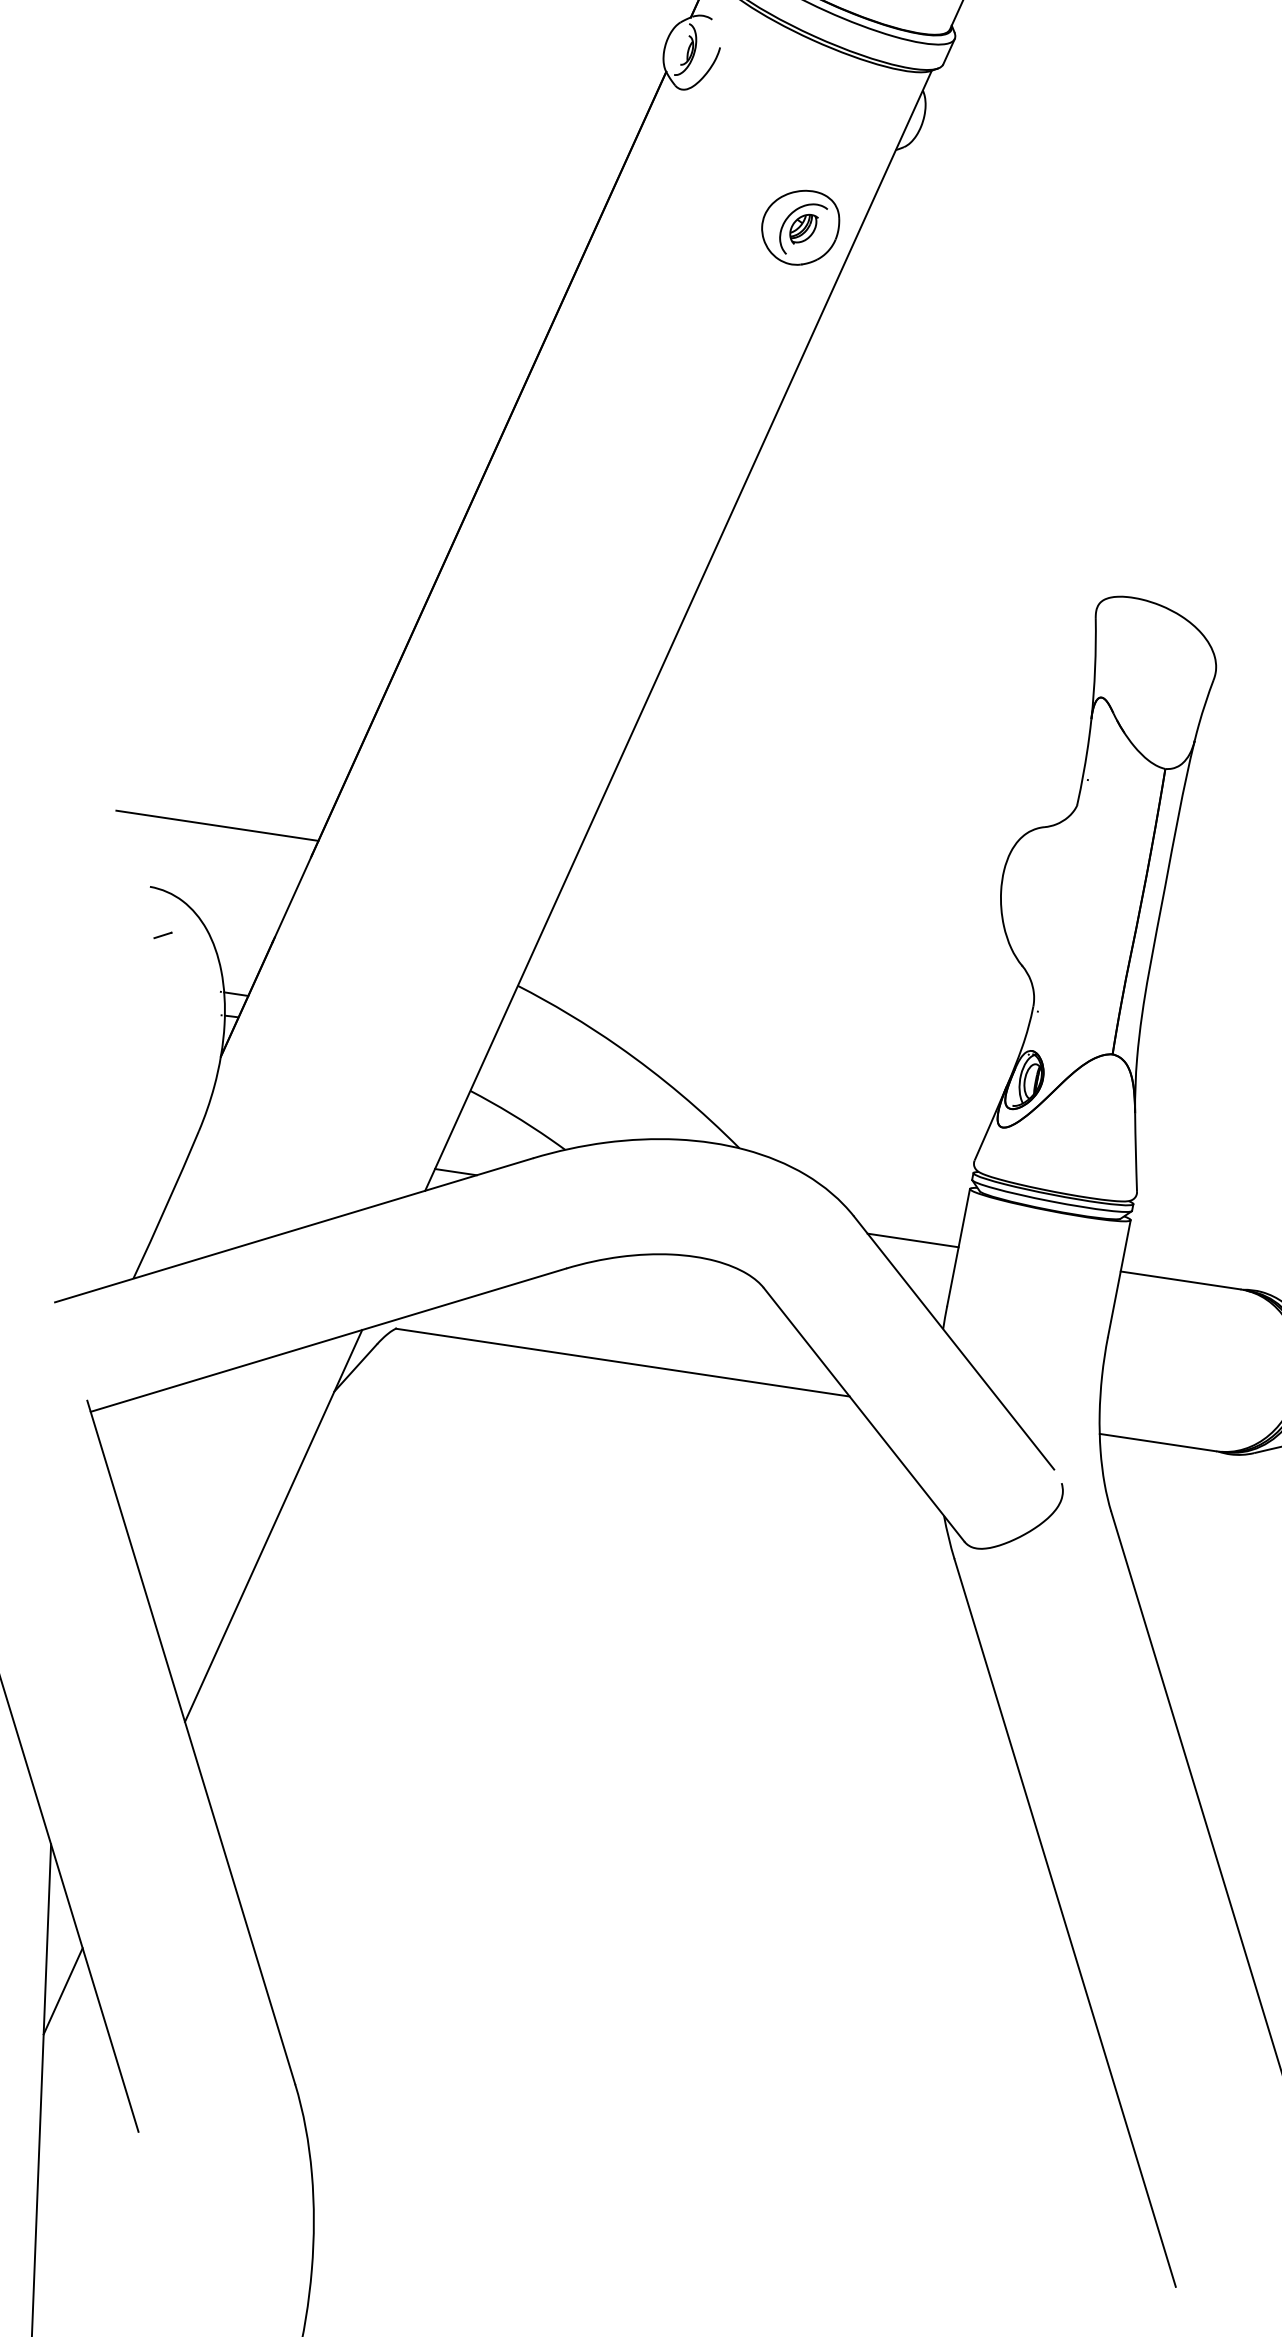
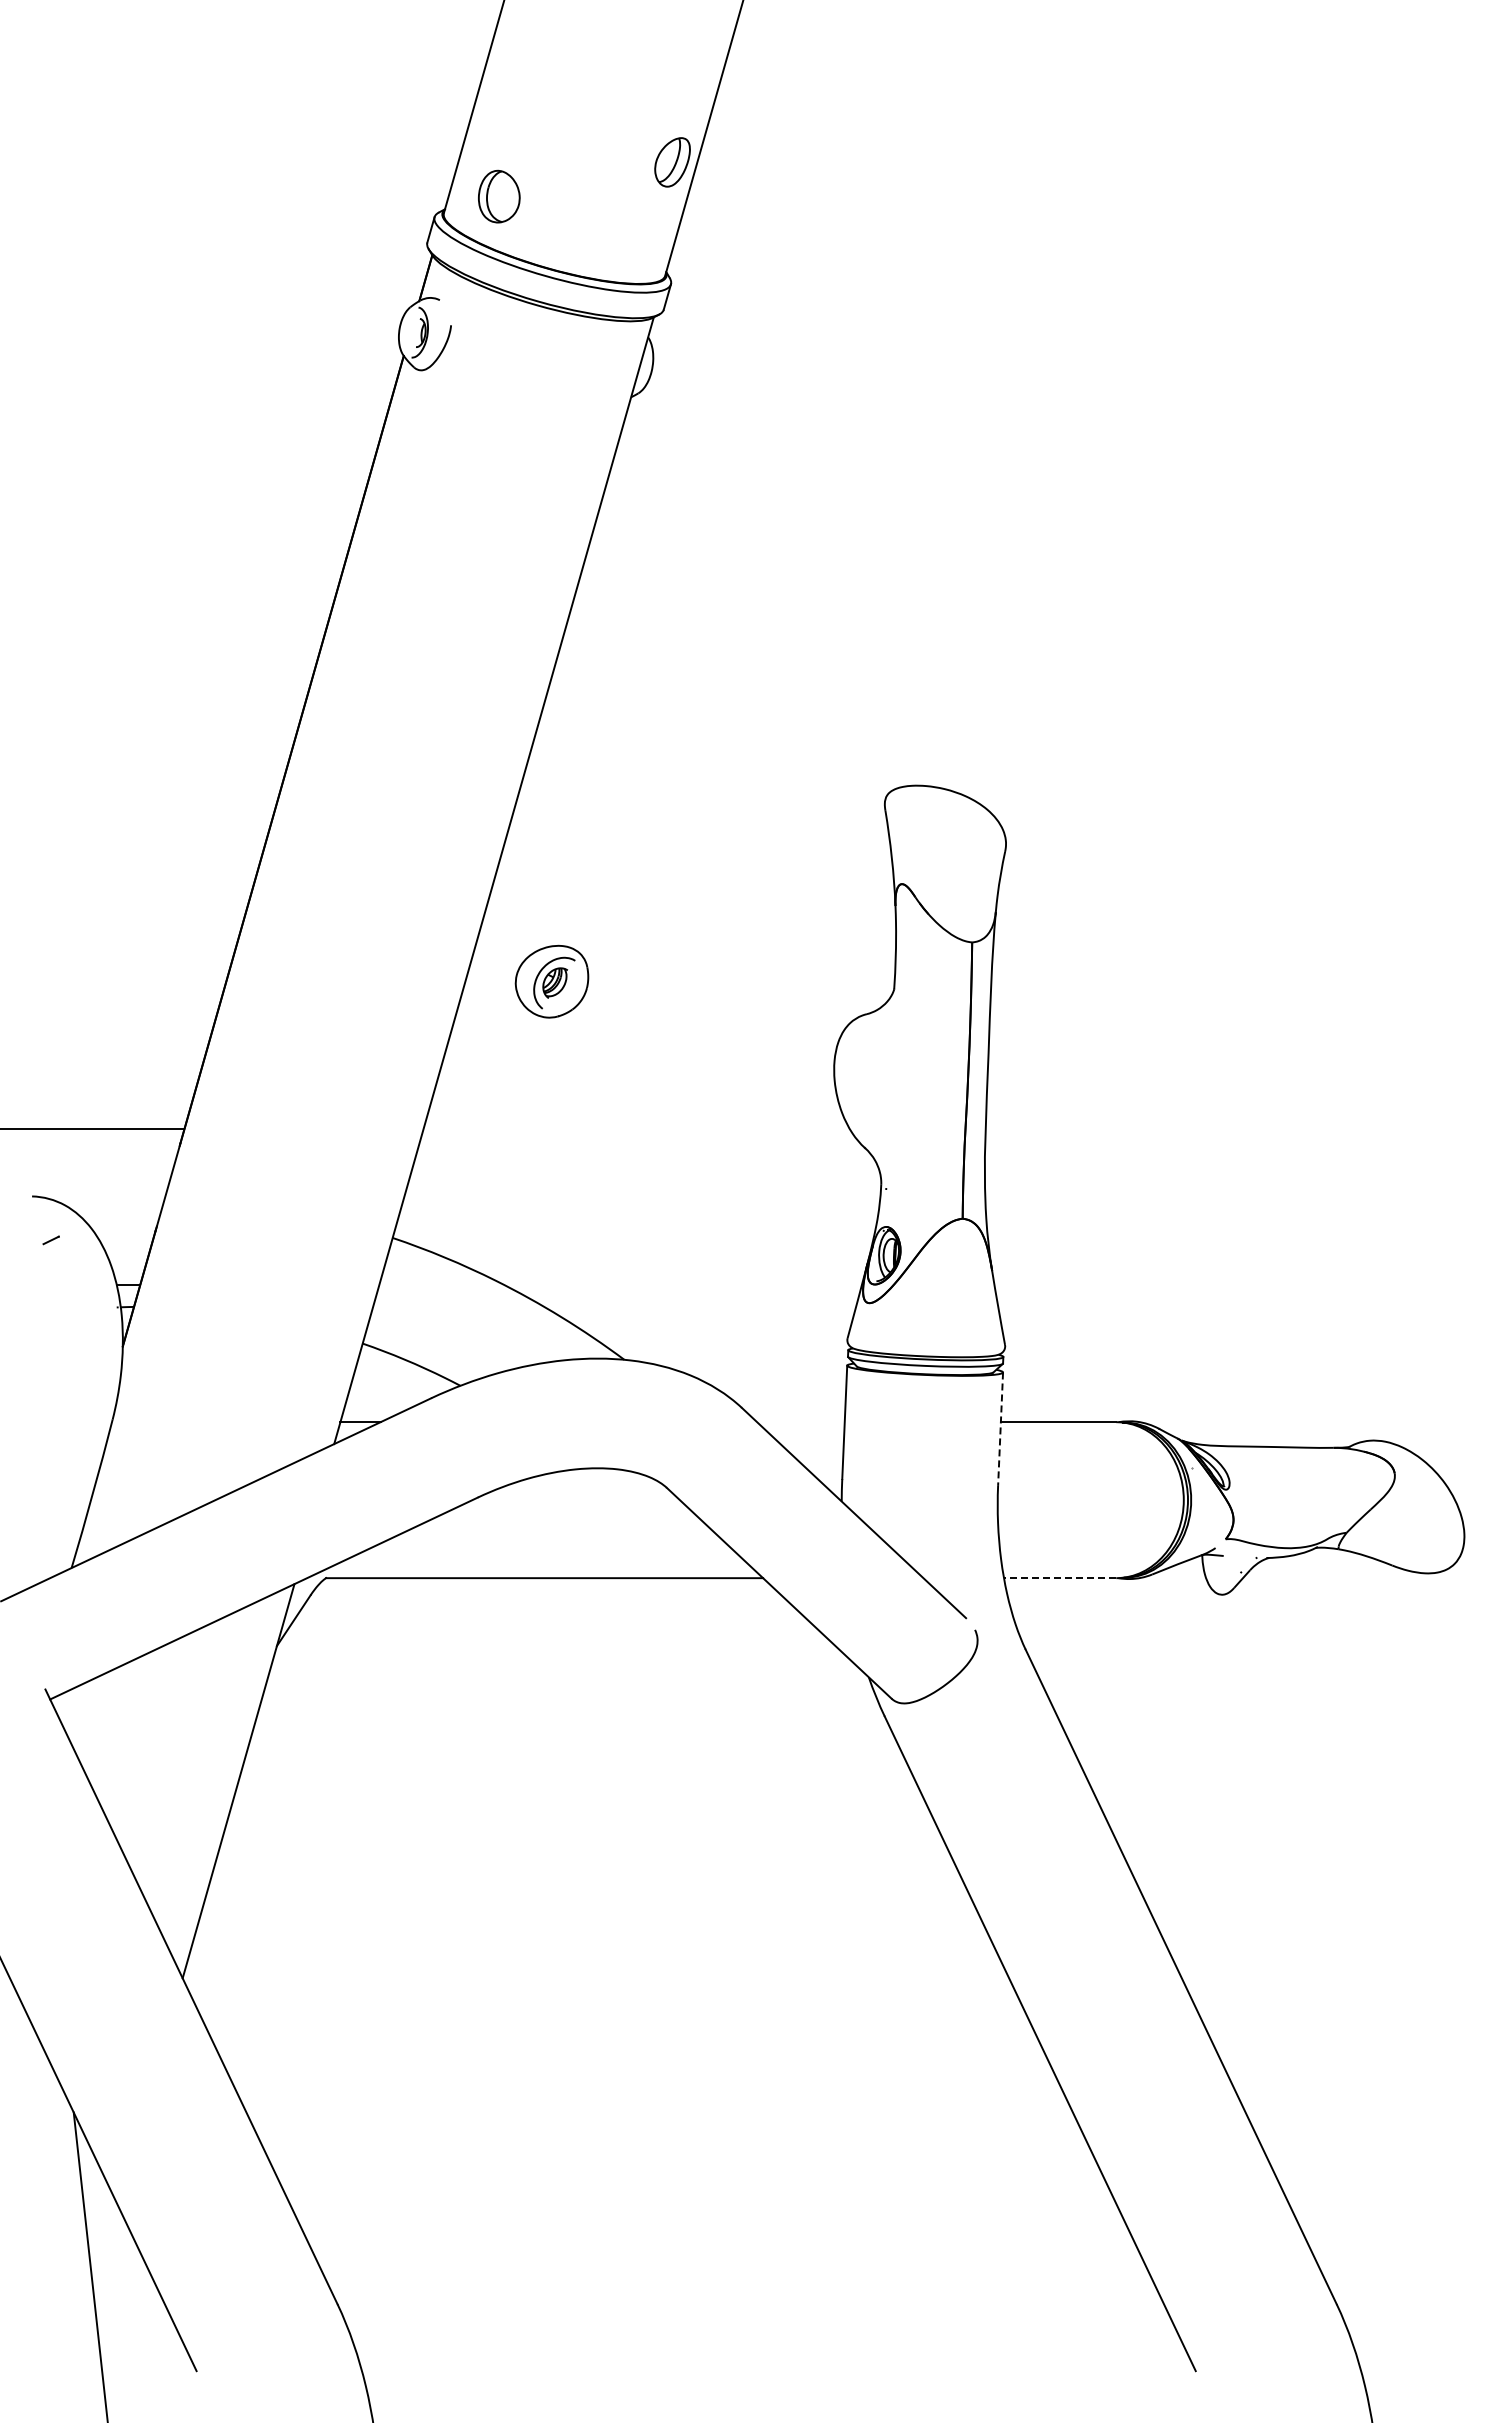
part: (799, 227) -> (551, 981), moved
line: (912, 1240) -> (800, 1422), removed
line: (1119, 1279) -> (1000, 1429), solid -> dashed
line: (1157, 1442) -> (1059, 1578), solid -> dashed
line: (62, 1990) -> (105, 2248), removed

